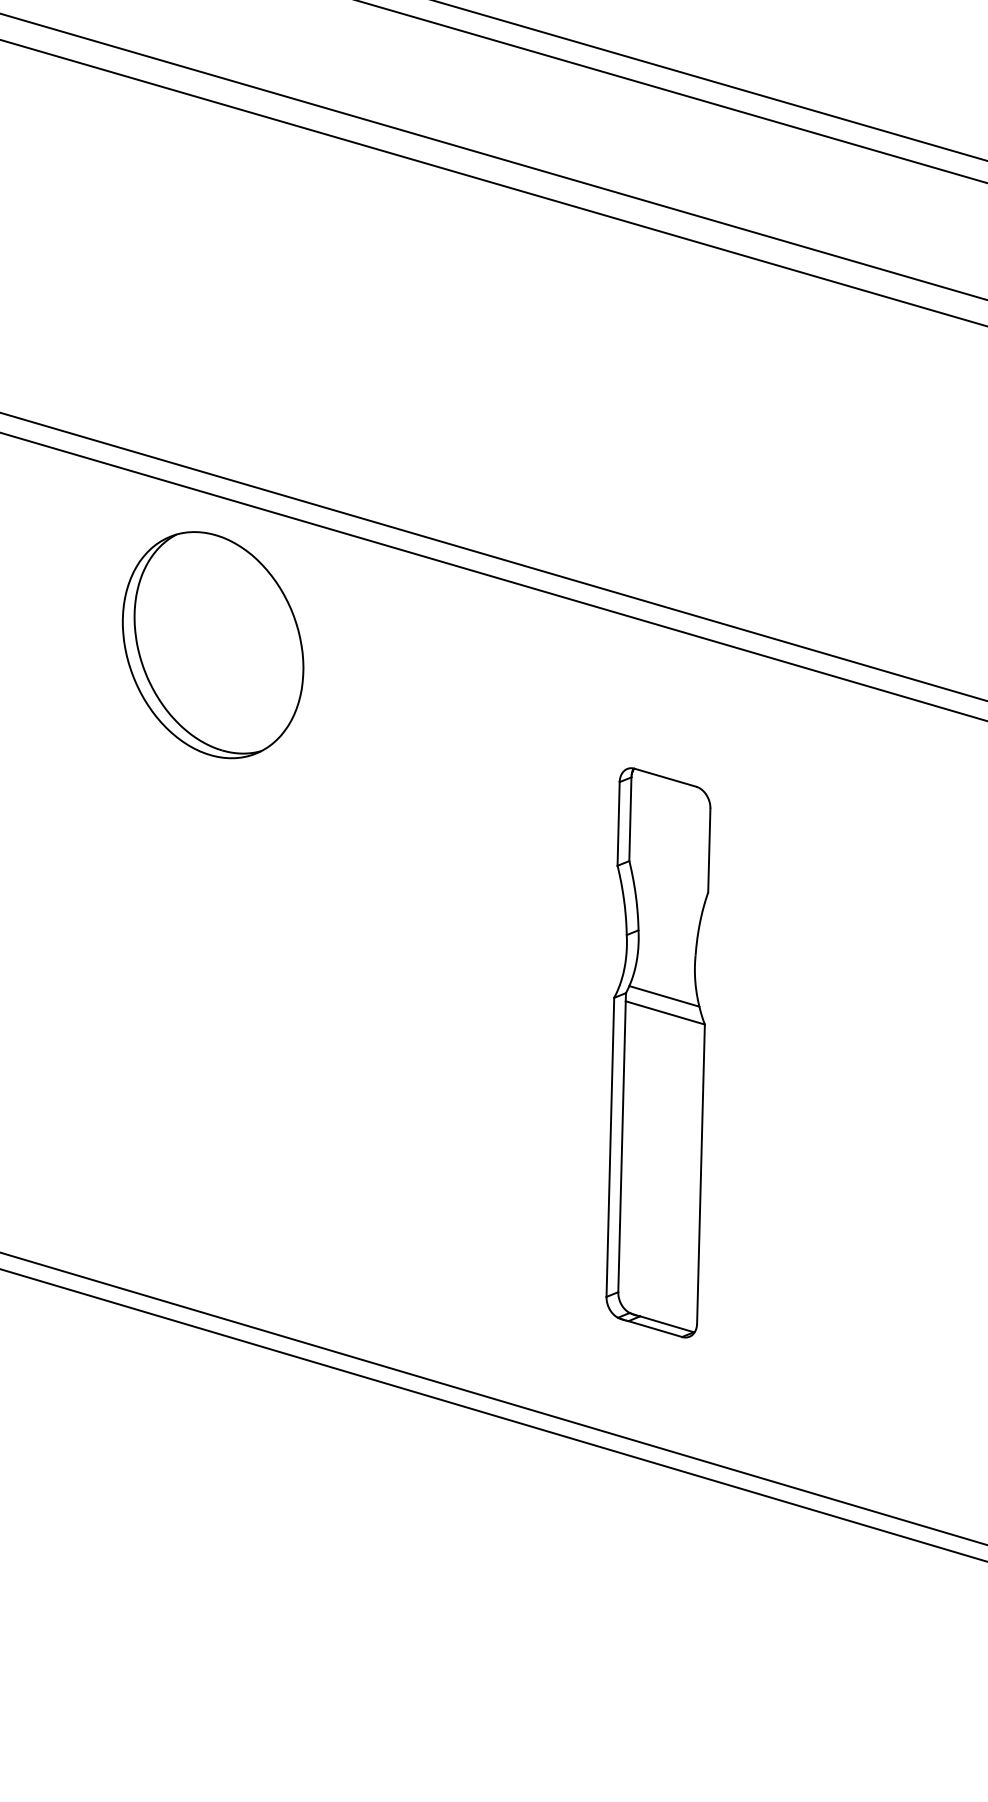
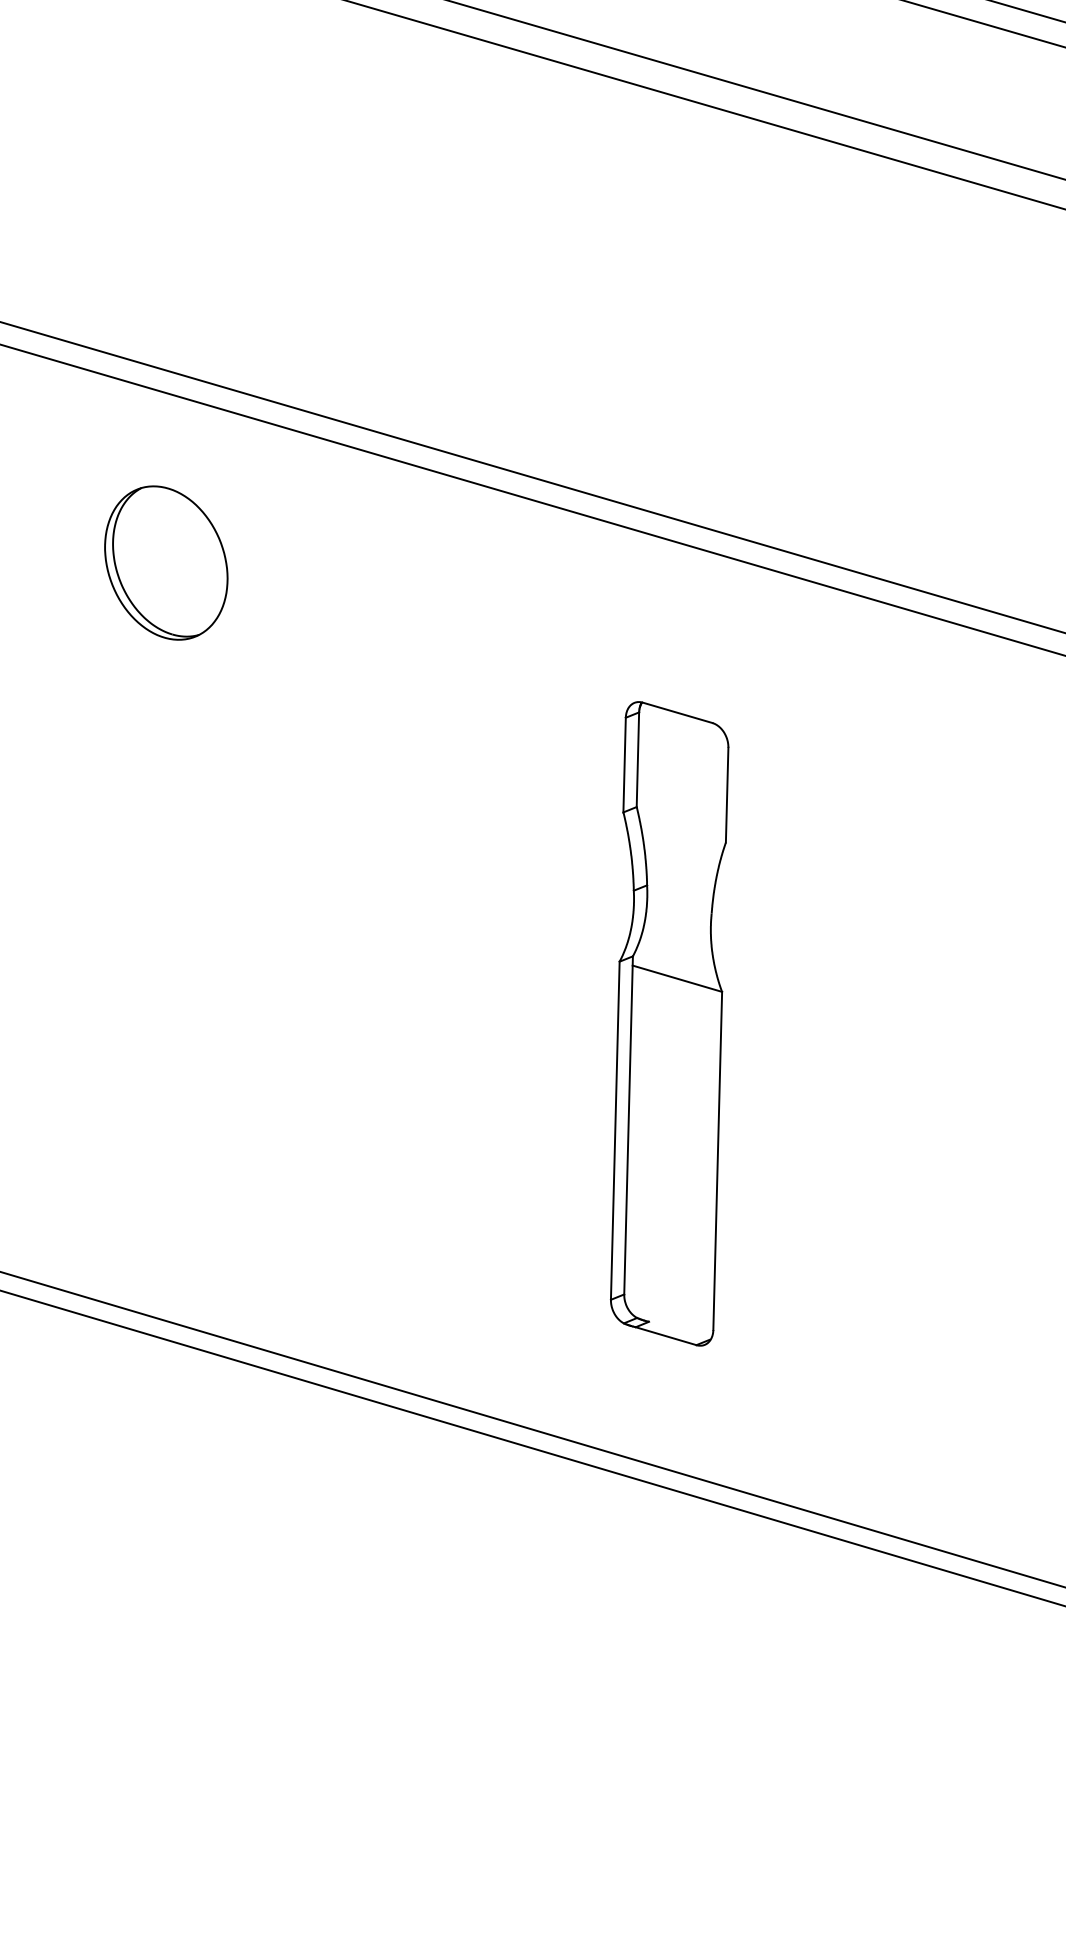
part: (213, 645) -> (166, 563), size x0.6
line: (664, 996) -> (676, 960), removed
line: (666, 1324) -> (678, 1330), removed

